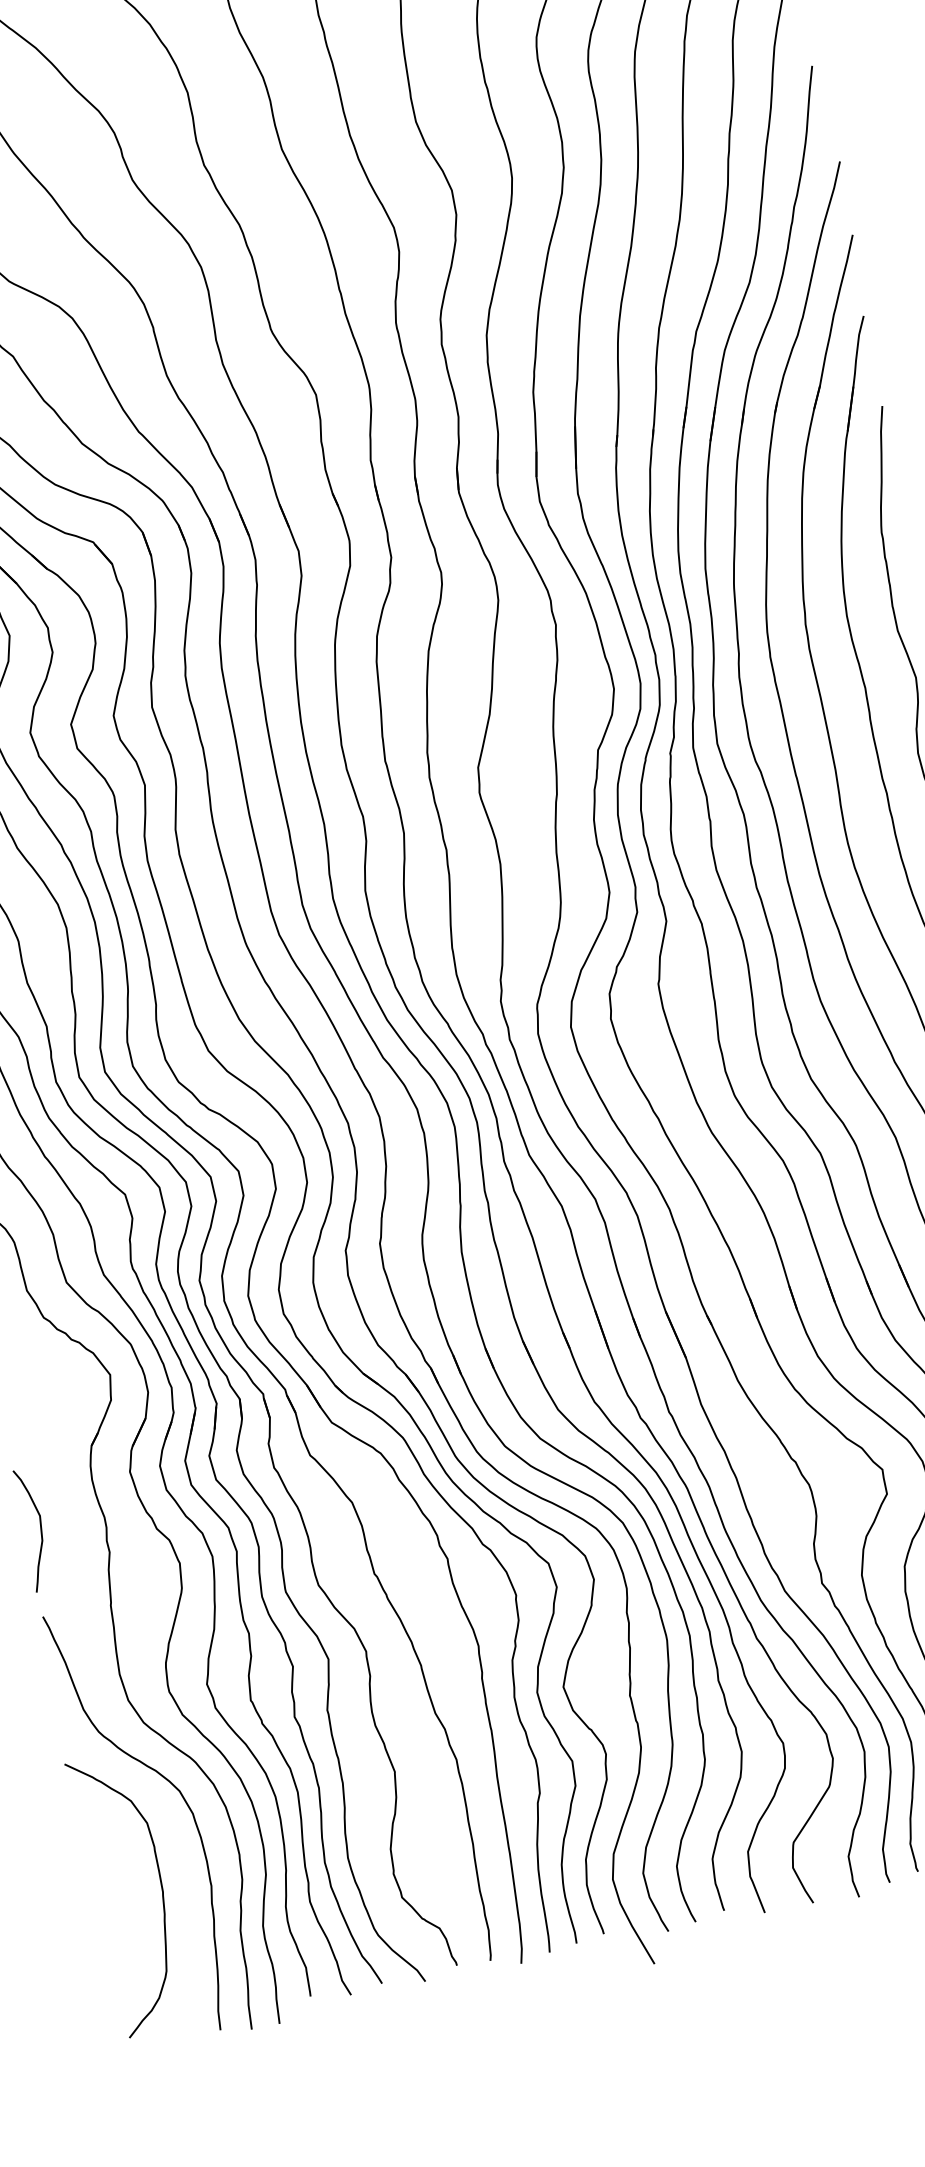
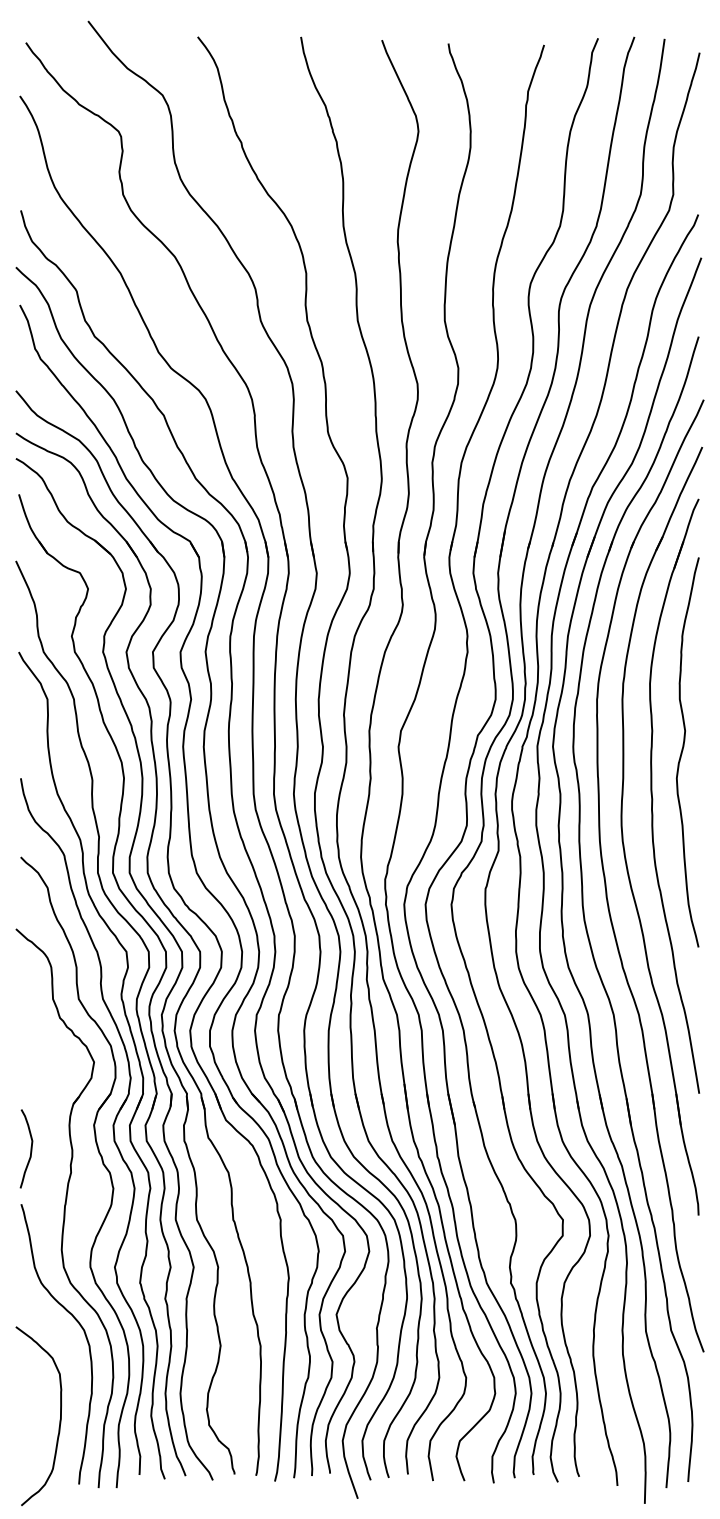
curve: (160, 1893) -> (59, 1419), moved

